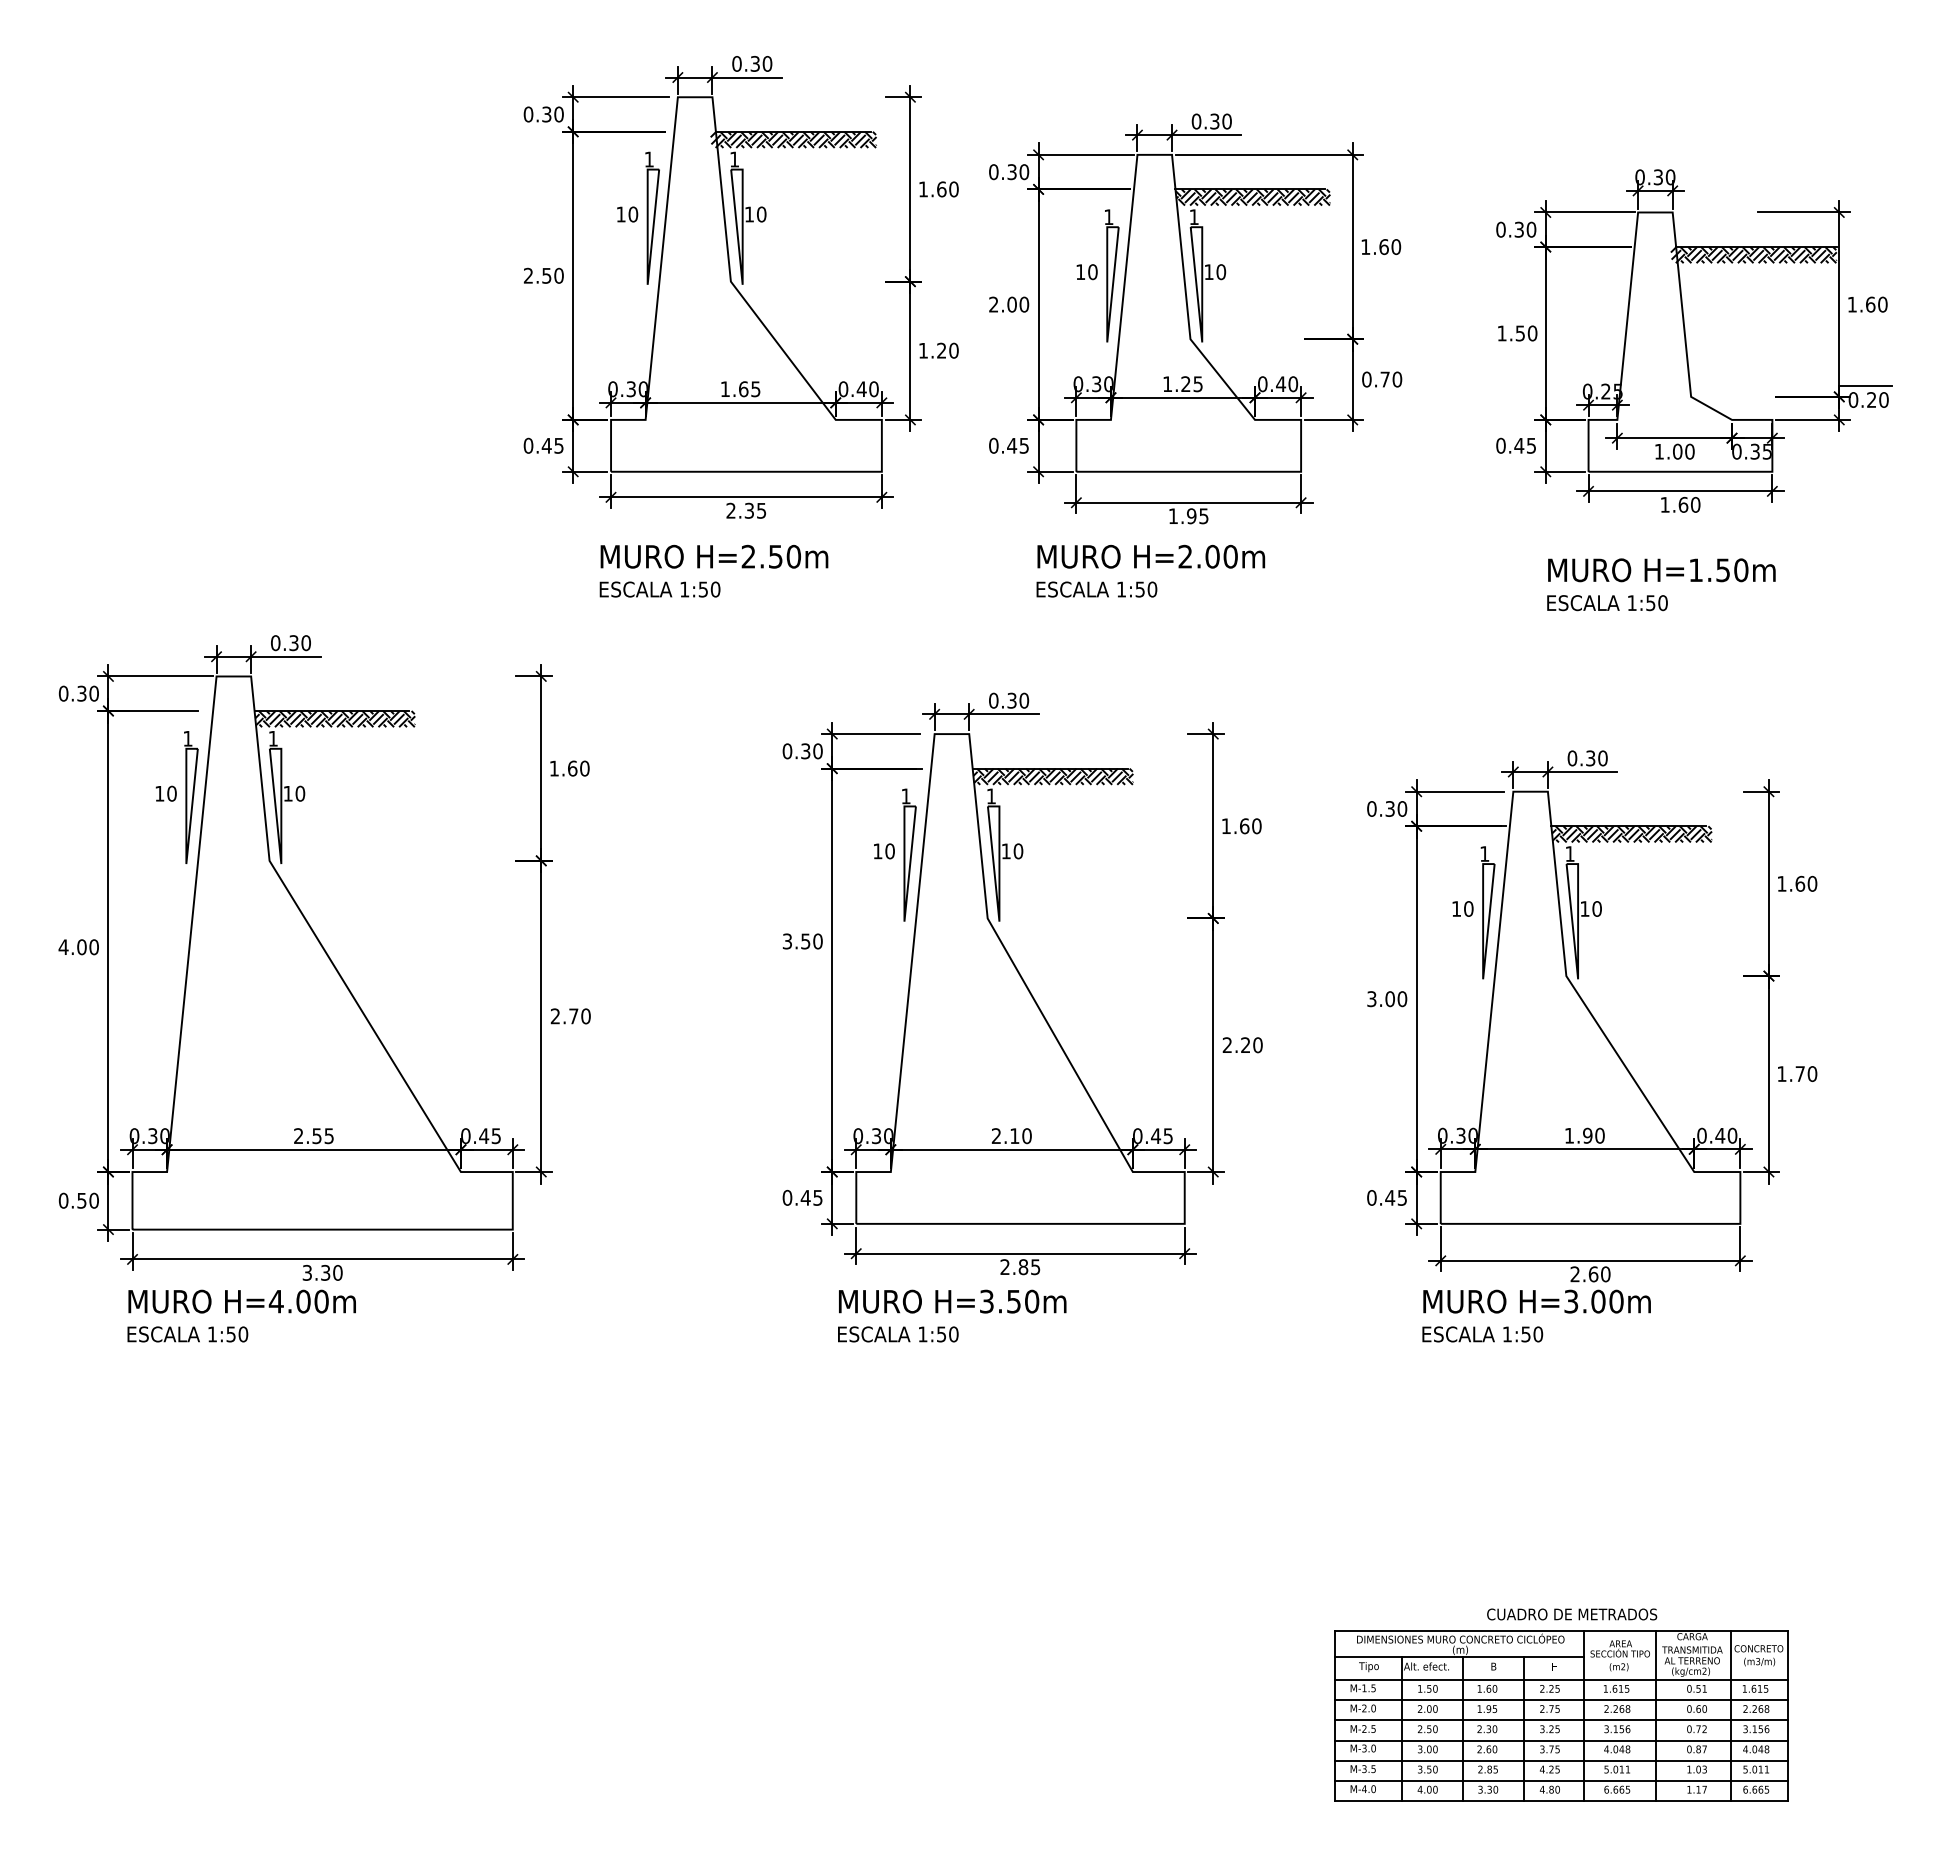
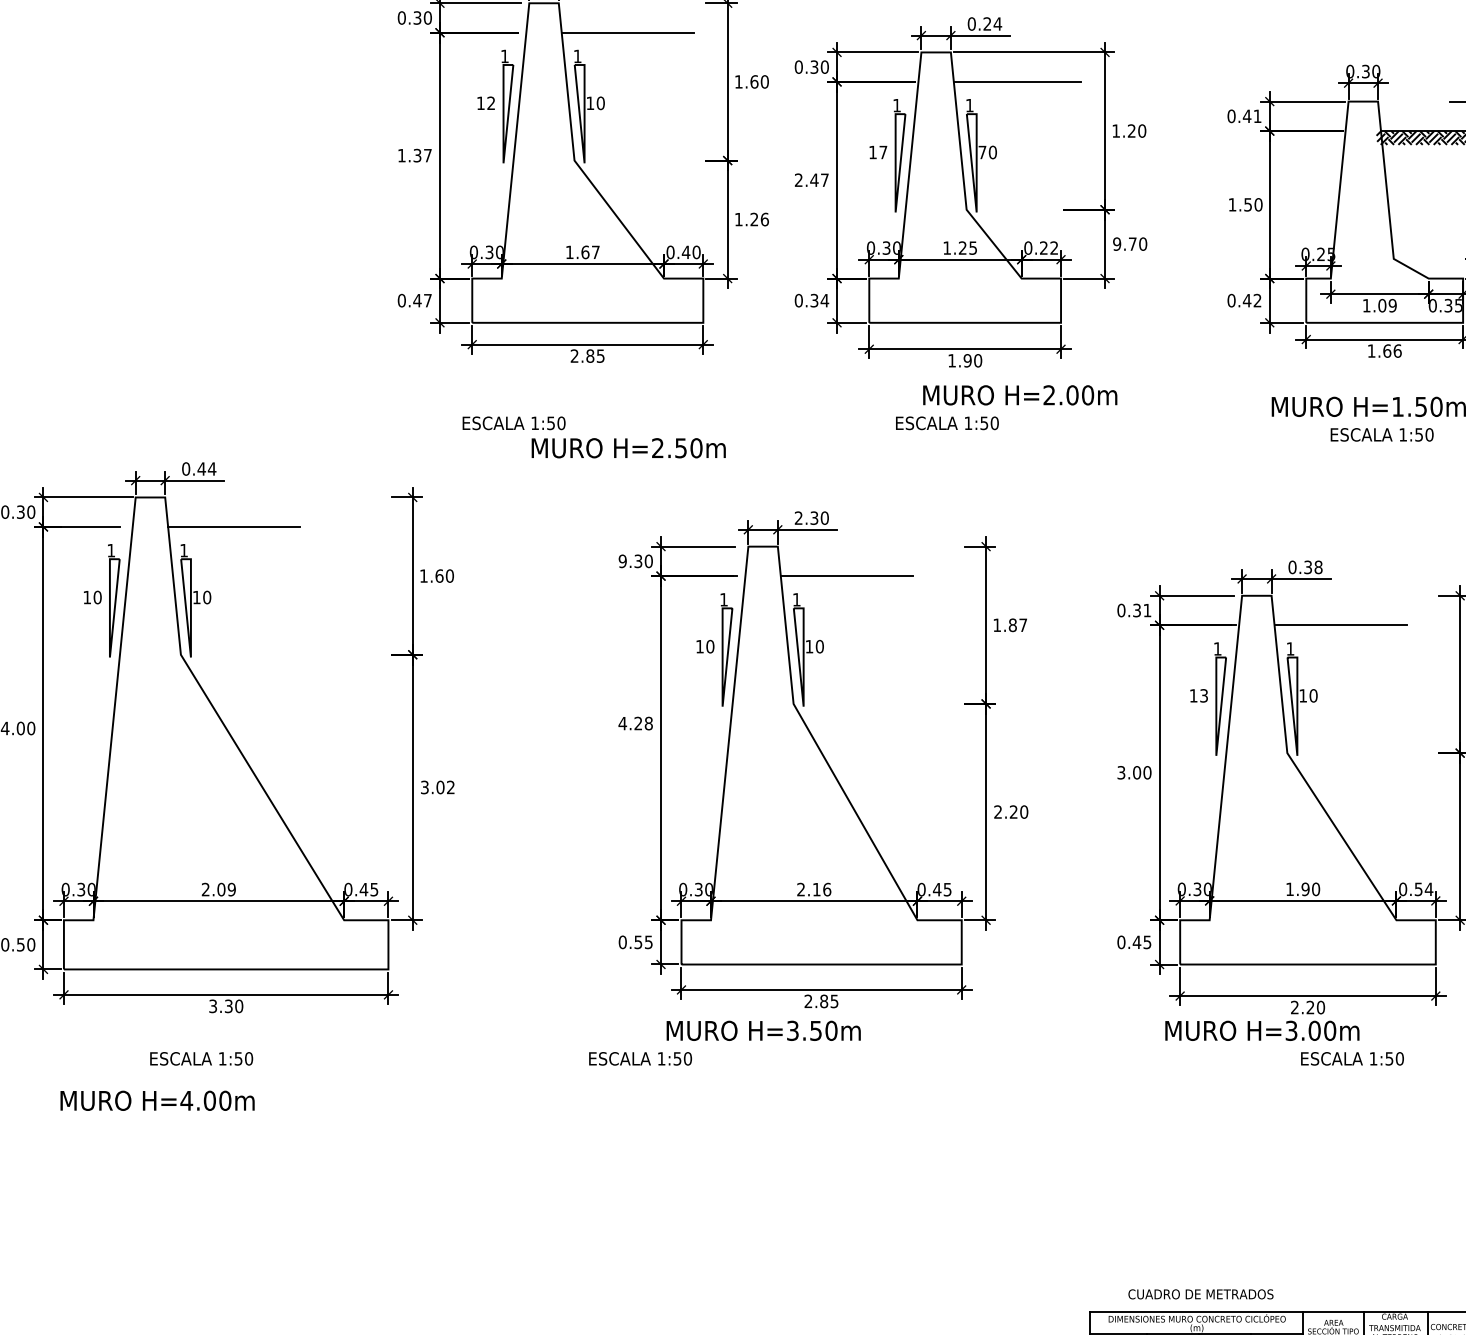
text: (1221, 121) -> (993, 23), 0.30 -> 0.24
hatch: (793, 139) -> (627, 39), removed
hatch: (1252, 197) -> (1019, 88), removed
text: (633, 214) -> (491, 103), 10 -> 12
text: (1525, 229) -> (1252, 116), 0.30 -> 0.41
text: (1383, 247) -> (1131, 131), 1.60 -> 1.20
text: (1208, 271) -> (982, 151), 10 -> 70
text: (1092, 272) -> (883, 152), 10 -> 17
text: (543, 275) -> (414, 155), 2.50 -> 1.37
text: (1018, 304) -> (819, 180), 2.00 -> 2.47
text: (953, 350) -> (764, 219), 1.20 -> 1.26
text: (1366, 379) -> (1116, 244), 0.70 -> 9.70
text: (1287, 384) -> (1049, 248), 0.40 -> 0.22
text: (755, 389) -> (595, 252), 1.65 -> 1.67
text: (558, 445) -> (427, 300), 0.45 -> 0.47
text: (1018, 445) -> (819, 300), 0.45 -> 0.34
text: (1531, 445) -> (1257, 300), 0.45 -> 0.42
text: (1689, 451) -> (1392, 305), 1.00 -> 1.09
text: (1695, 504) -> (1397, 350), 1.60 -> 1.66
text: (749, 510) -> (590, 355), 2.35 -> 2.85
text: (1203, 516) -> (977, 360), 1.95 -> 1.90
text: (714, 556) -> (628, 448), moved
text: (1151, 556) -> (1020, 395), moved
text: (1096, 589) -> (947, 423), moved
text: (1607, 603) -> (1382, 435), moved
text: (299, 643) -> (206, 469), 0.30 -> 0.44
text: (993, 700) -> (798, 517), 0.30 -> 2.30
hatch: (334, 719) -> (236, 534), removed
text: (787, 751) -> (622, 561), 0.30 -> 9.30
text: (1602, 758) -> (1318, 567), 0.30 -> 0.38
hatch: (1052, 776) -> (848, 582), removed
text: (1402, 808) -> (1147, 610), 0.30 -> 0.31
text: (1250, 826) -> (1017, 625), 1.60 -> 1.87
hatch: (1631, 834) -> (1342, 632), removed
text: (1468, 908) -> (1203, 695), 10 -> 13
text: (802, 941) -> (635, 723), 3.50 -> 4.28
text: (570, 1016) -> (437, 787), 2.70 -> 3.02
text: (1026, 1135) -> (826, 889), 2.10 -> 2.16
text: (1726, 1135) -> (1423, 889), 0.40 -> 0.54
text: (322, 1136) -> (226, 889), 2.55 -> 2.09
text: (805, 1197) -> (638, 942), 0.45 -> 0.55
text: (1593, 1274) -> (1310, 1007), 2.60 -> 2.20
text: (241, 1301) -> (156, 1100), moved
text: (187, 1334) -> (201, 1058), moved
text: (898, 1334) -> (640, 1058), moved
text: (1482, 1334) -> (1352, 1058), moved
text: (1572, 1614) -> (1201, 1294), moved

